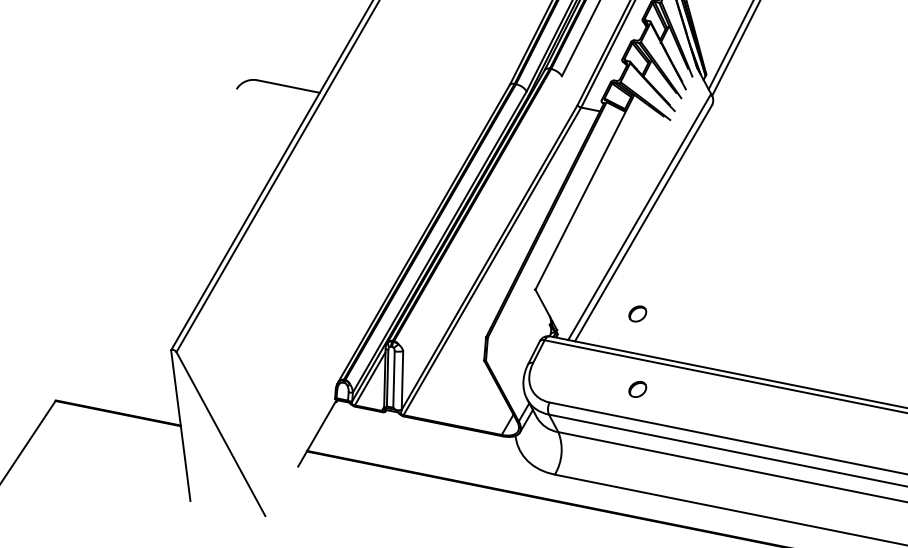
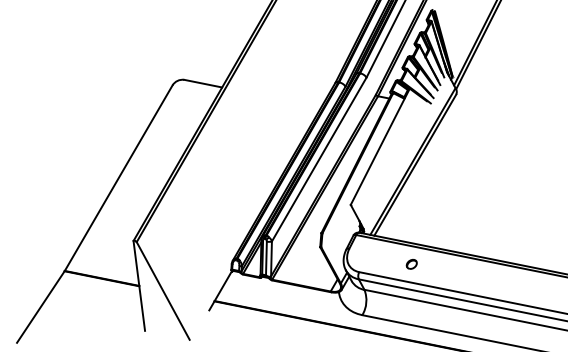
line: (481, 213) -> (318, 159), added
line: (145, 243) -> (118, 177), added
part: (637, 314) -> (411, 219), removed

